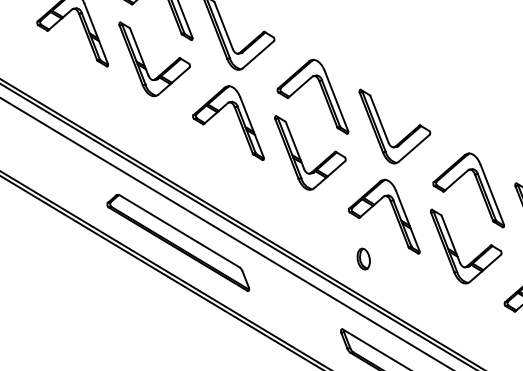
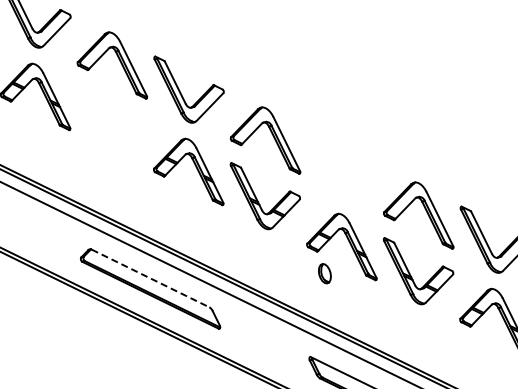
part: (145, 64) -> (105, 125), removed
part: (385, 130) -> (334, 167), removed
line: (180, 231) -> (151, 278), solid -> dashed
part: (363, 258) -> (324, 273), moved

